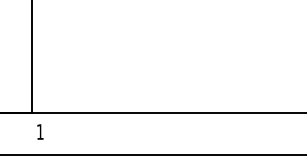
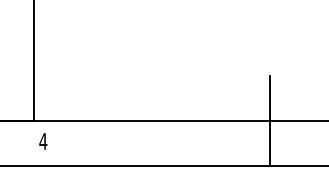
line: (252, 113) -> (270, 121), added
text: (40, 131) -> (43, 140), 1 -> 4

